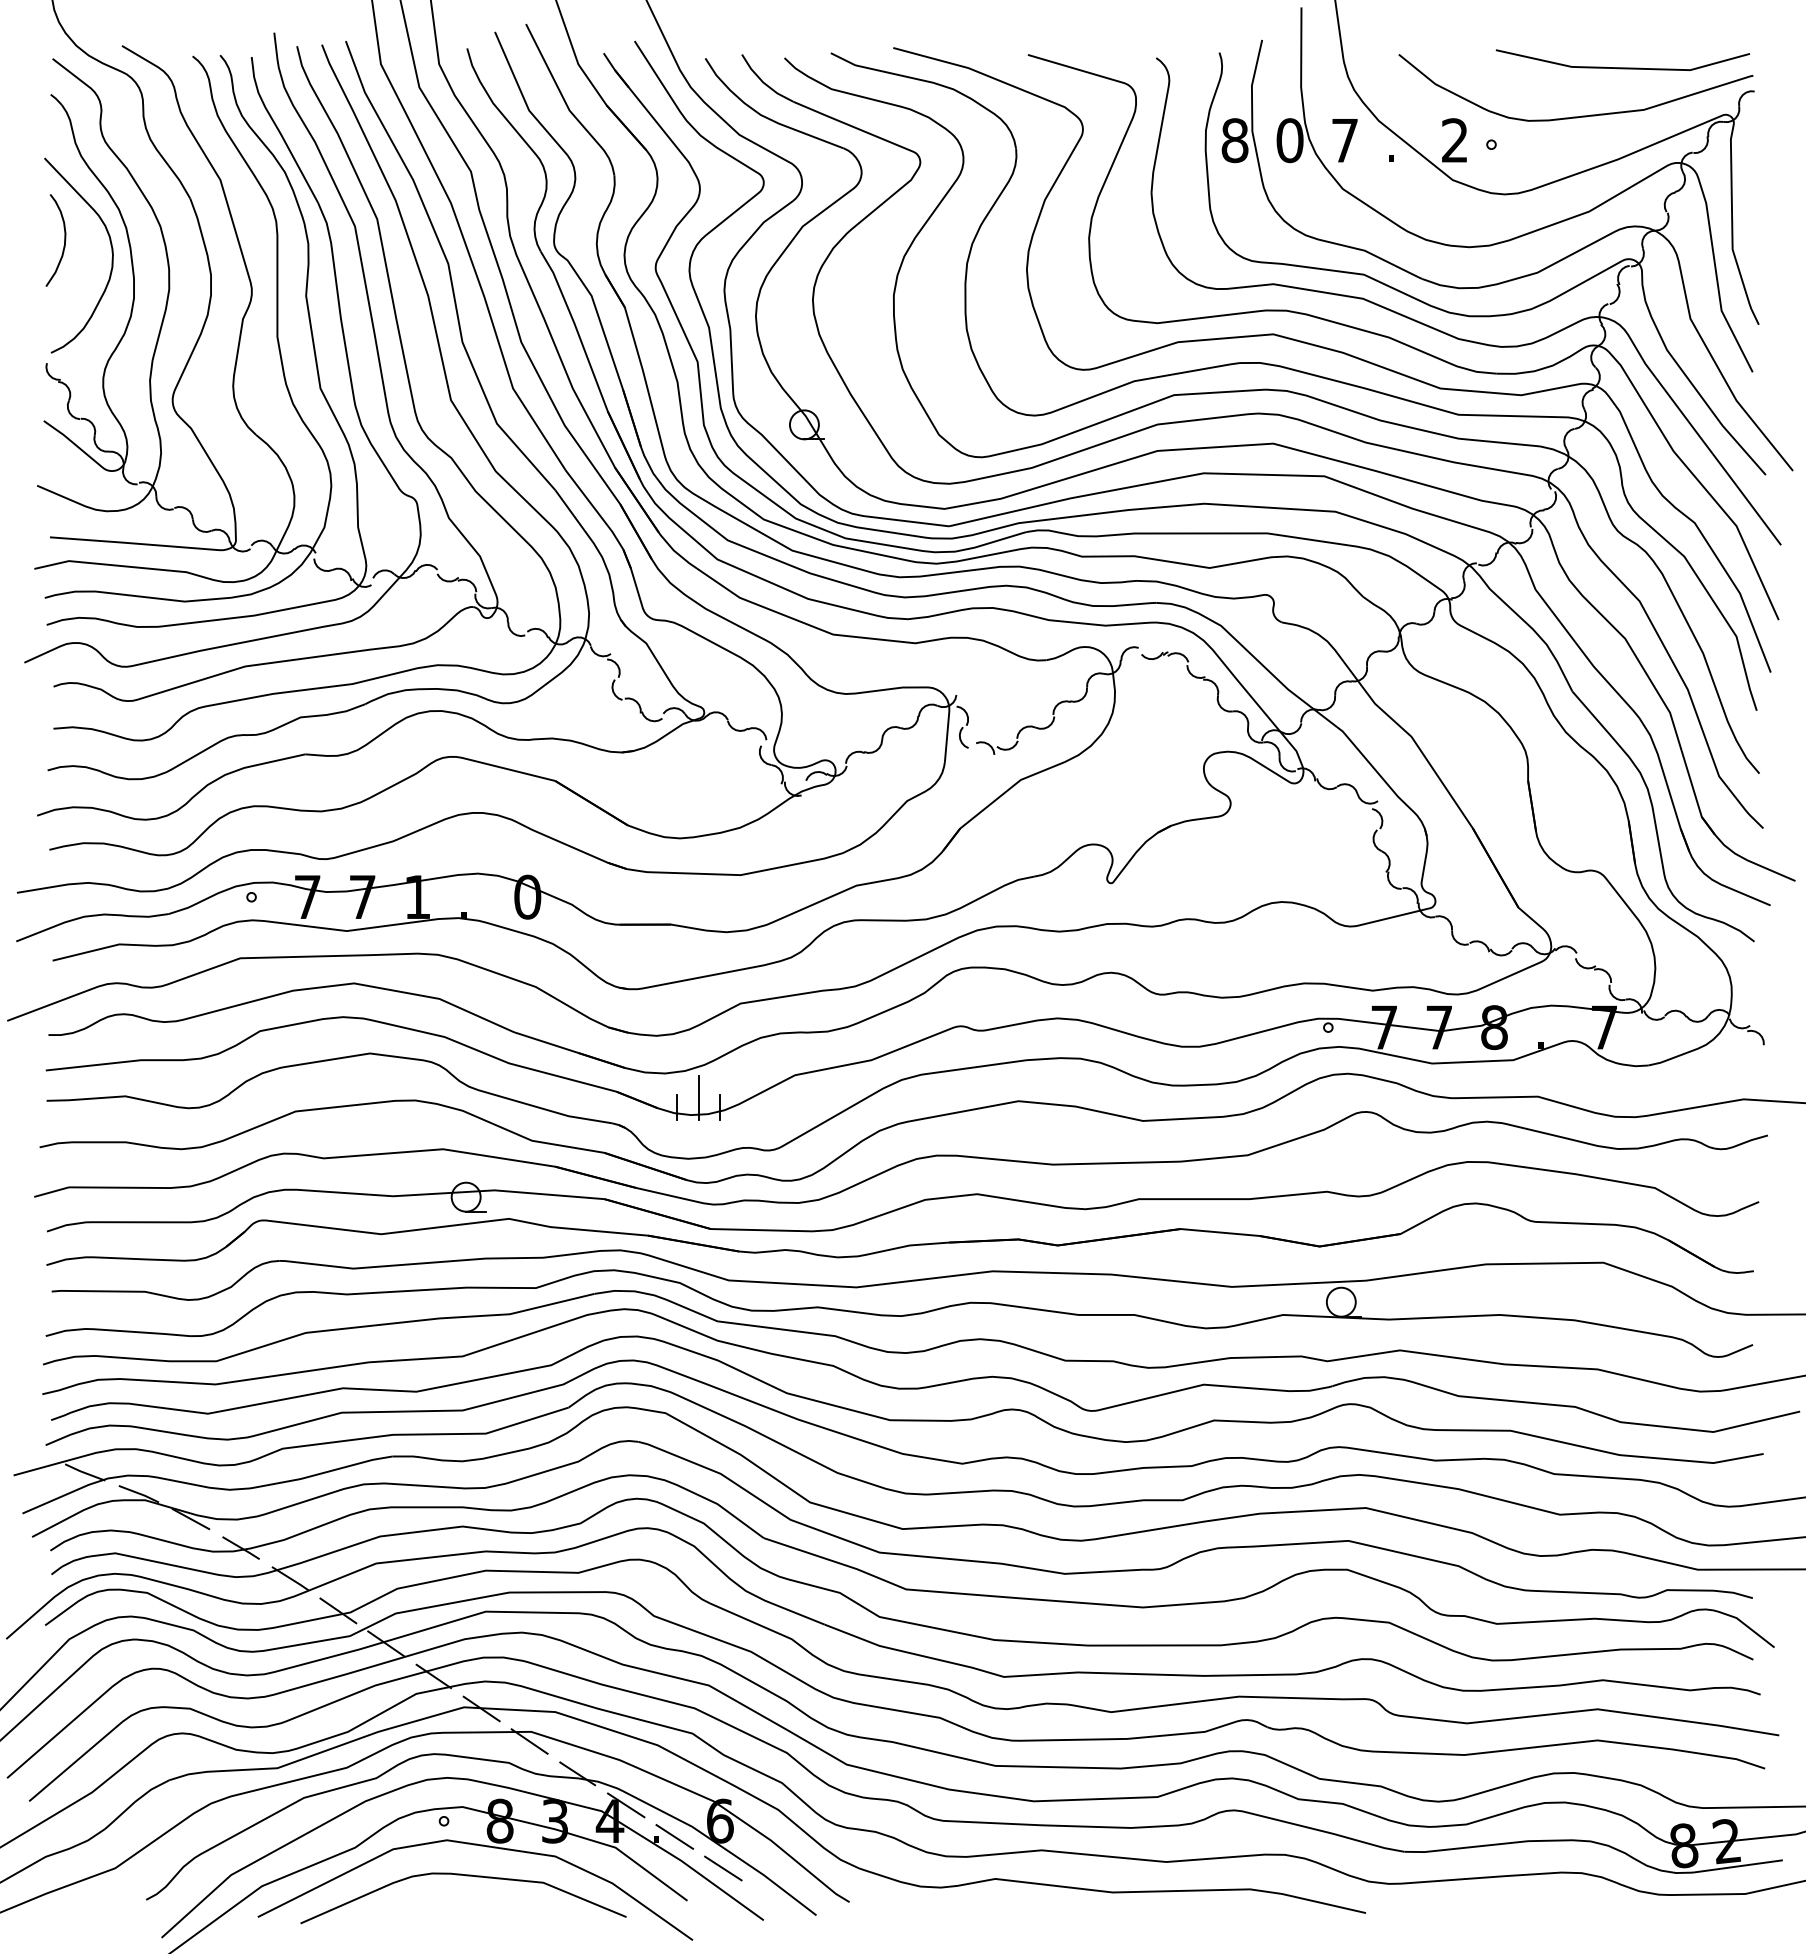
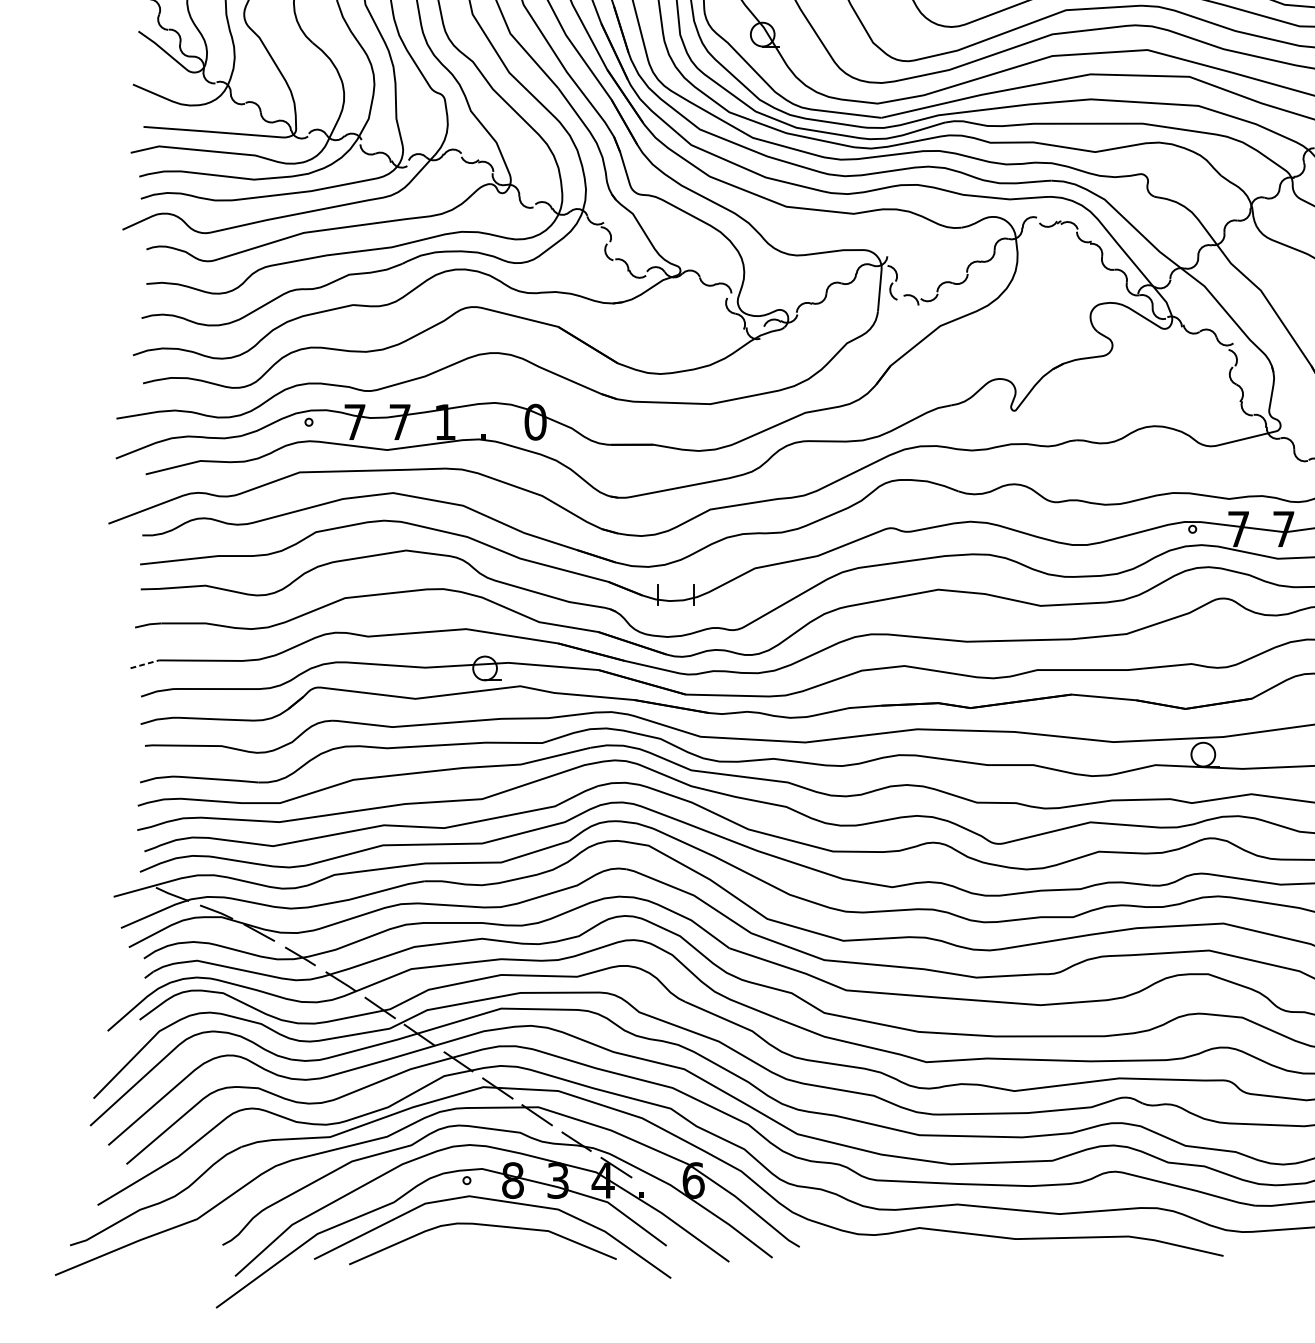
line: (698, 1097) -> (675, 586), removed
line: (52, 1192) -> (145, 664), solid -> dashed
line: (674, 1836) -> (656, 1193), removed
line: (723, 1868) -> (696, 1219), removed

